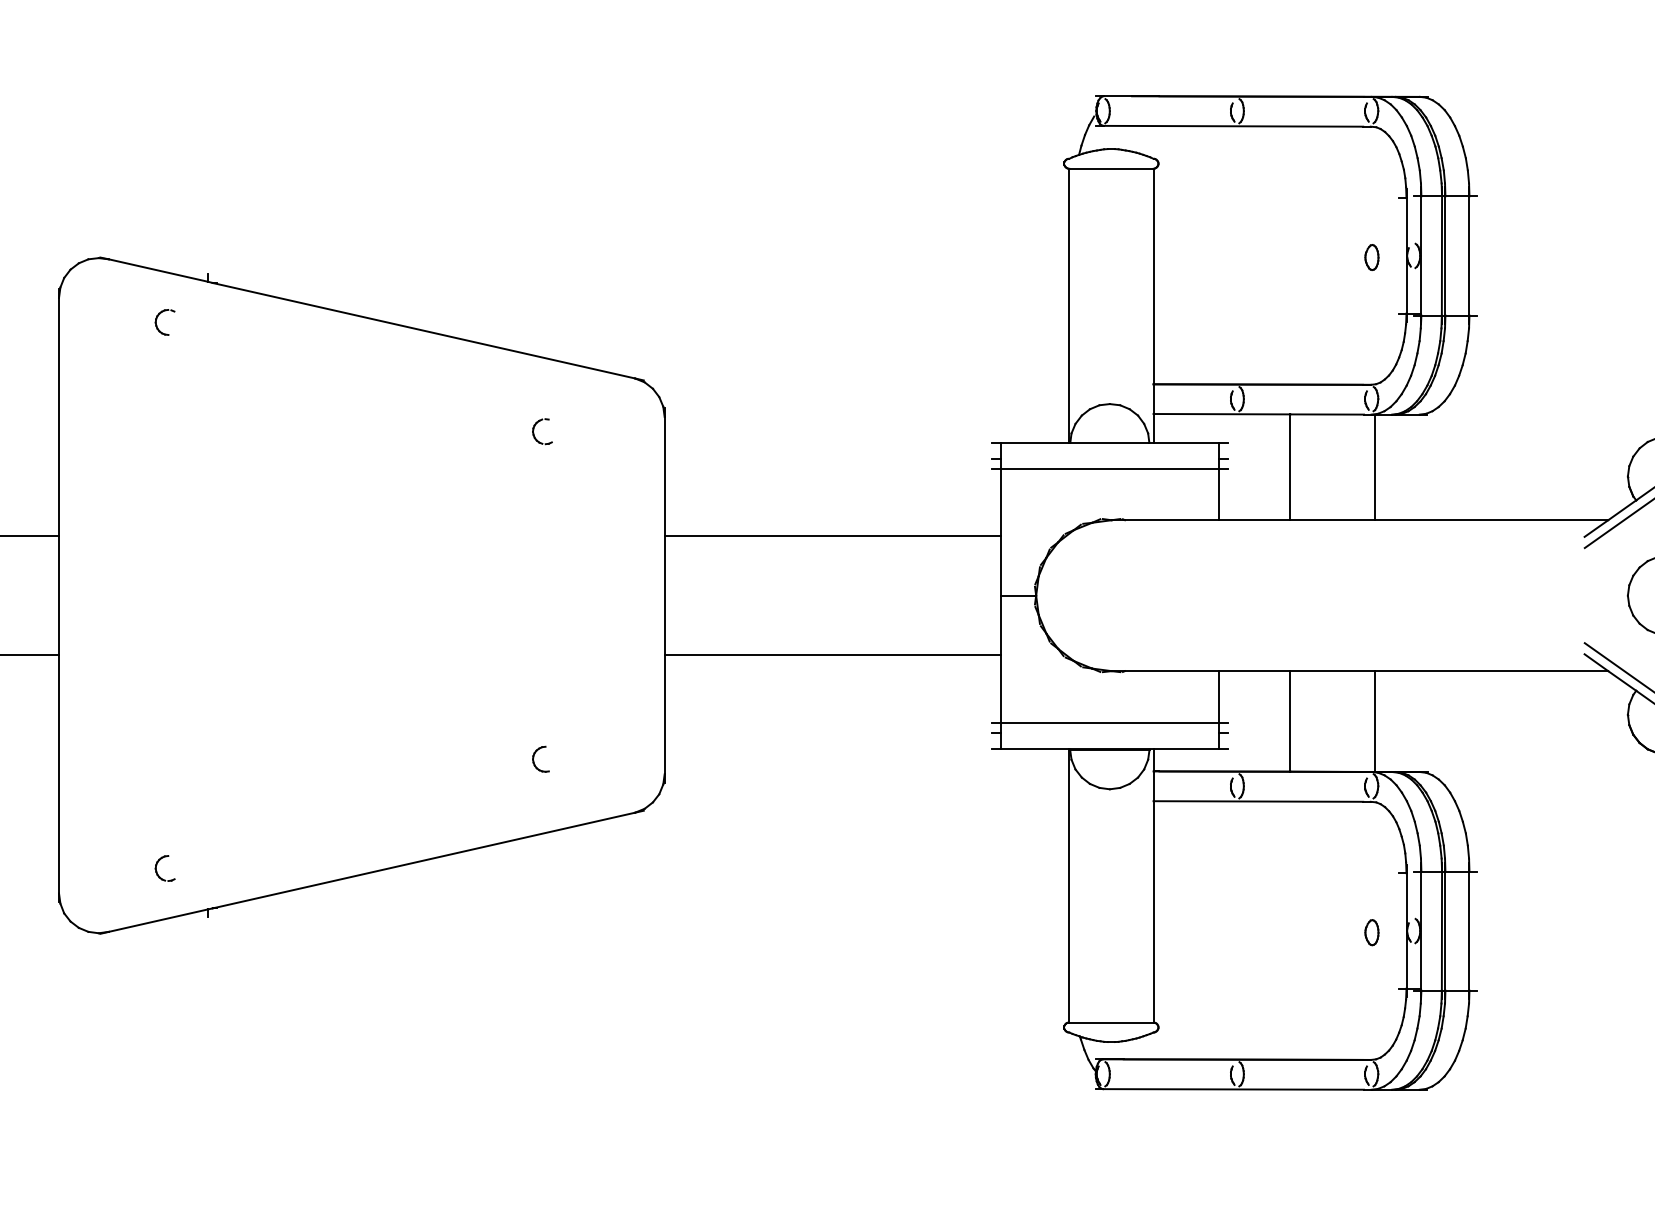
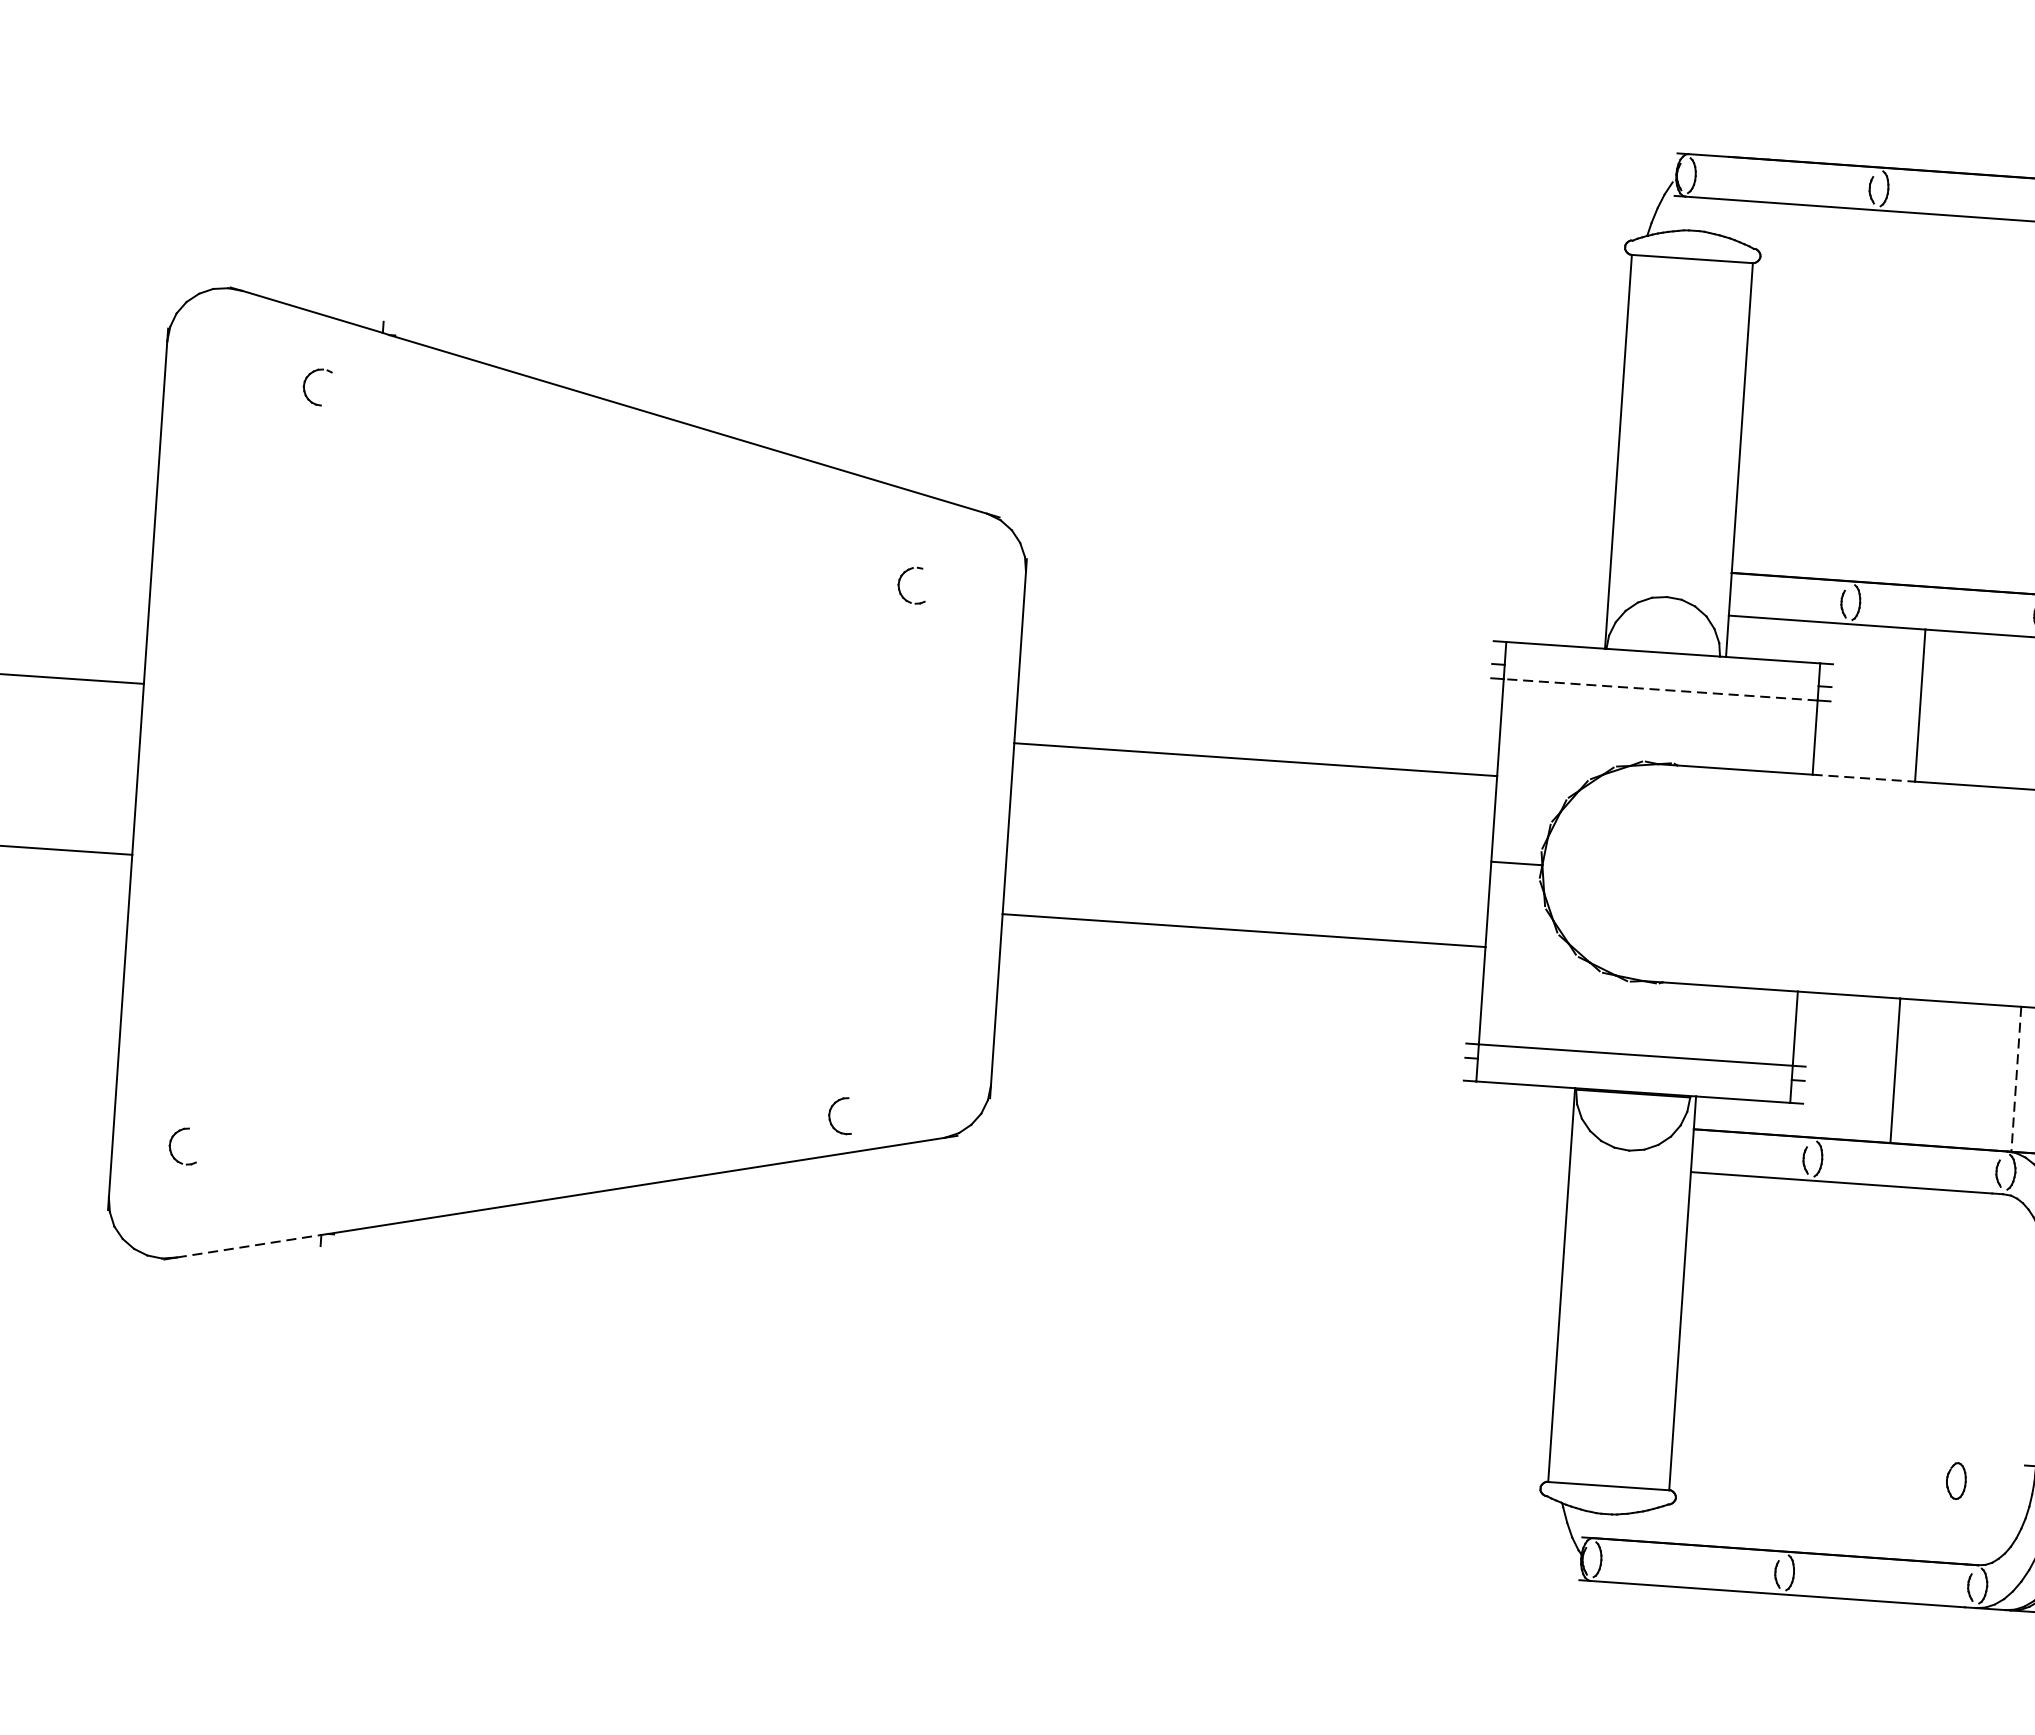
part: (534, 430) -> (900, 582), moved
line: (1109, 468) -> (1660, 689), solid -> dashed
line: (1254, 520) -> (1863, 778), solid -> dashed
line: (1374, 722) -> (2016, 1080), solid -> dashed
part: (534, 757) -> (831, 1112), moved
part: (157, 865) -> (172, 1141), moved
line: (158, 920) -> (249, 1246), solid -> dashed
part: (1371, 932) -> (1955, 1480), moved

